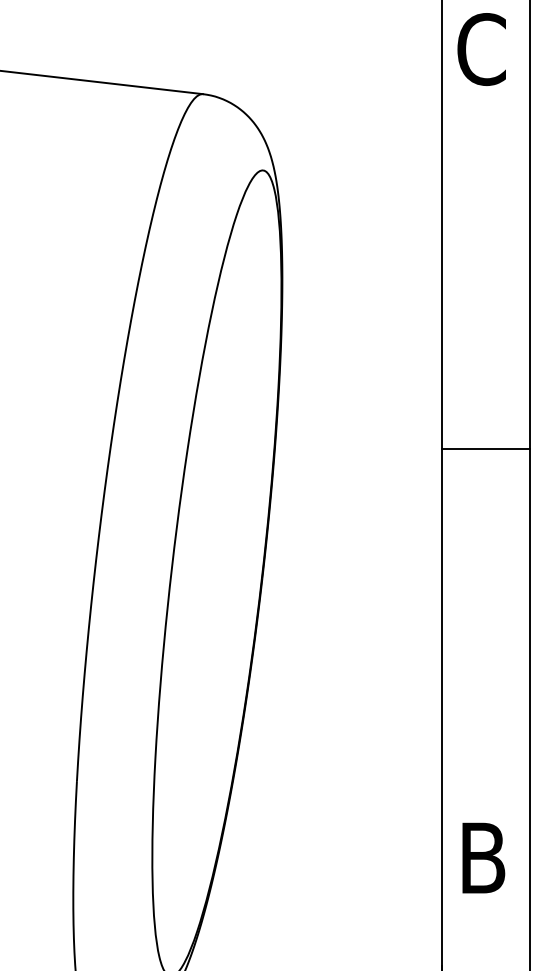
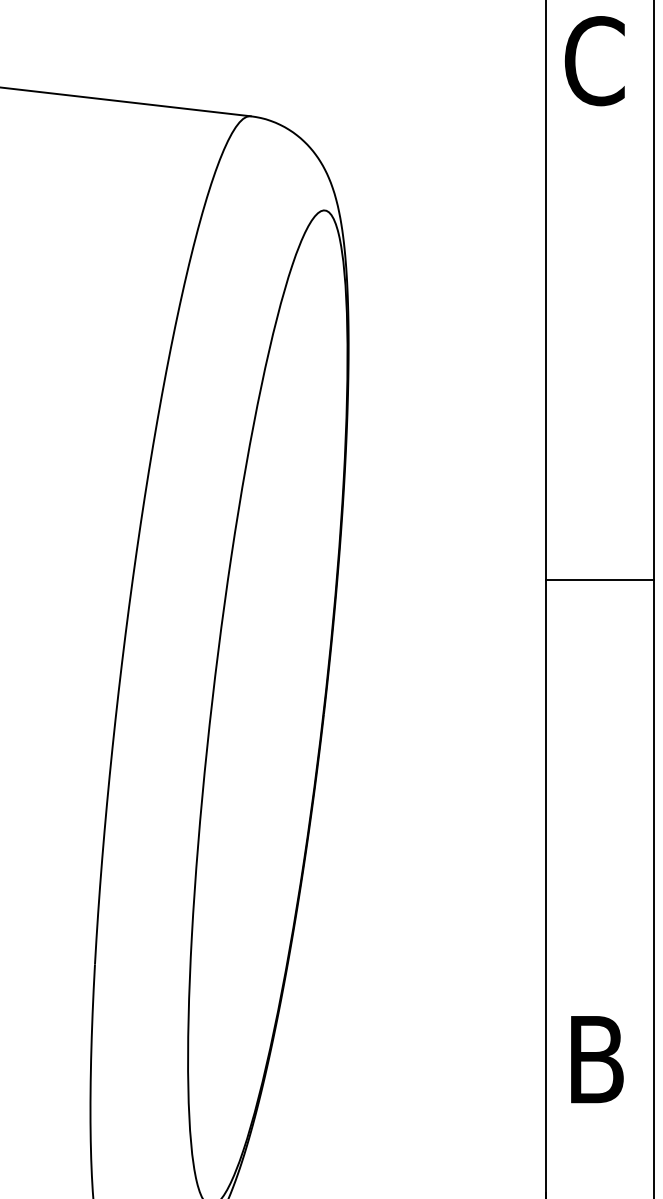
line: (485, 449) -> (599, 580), moved

